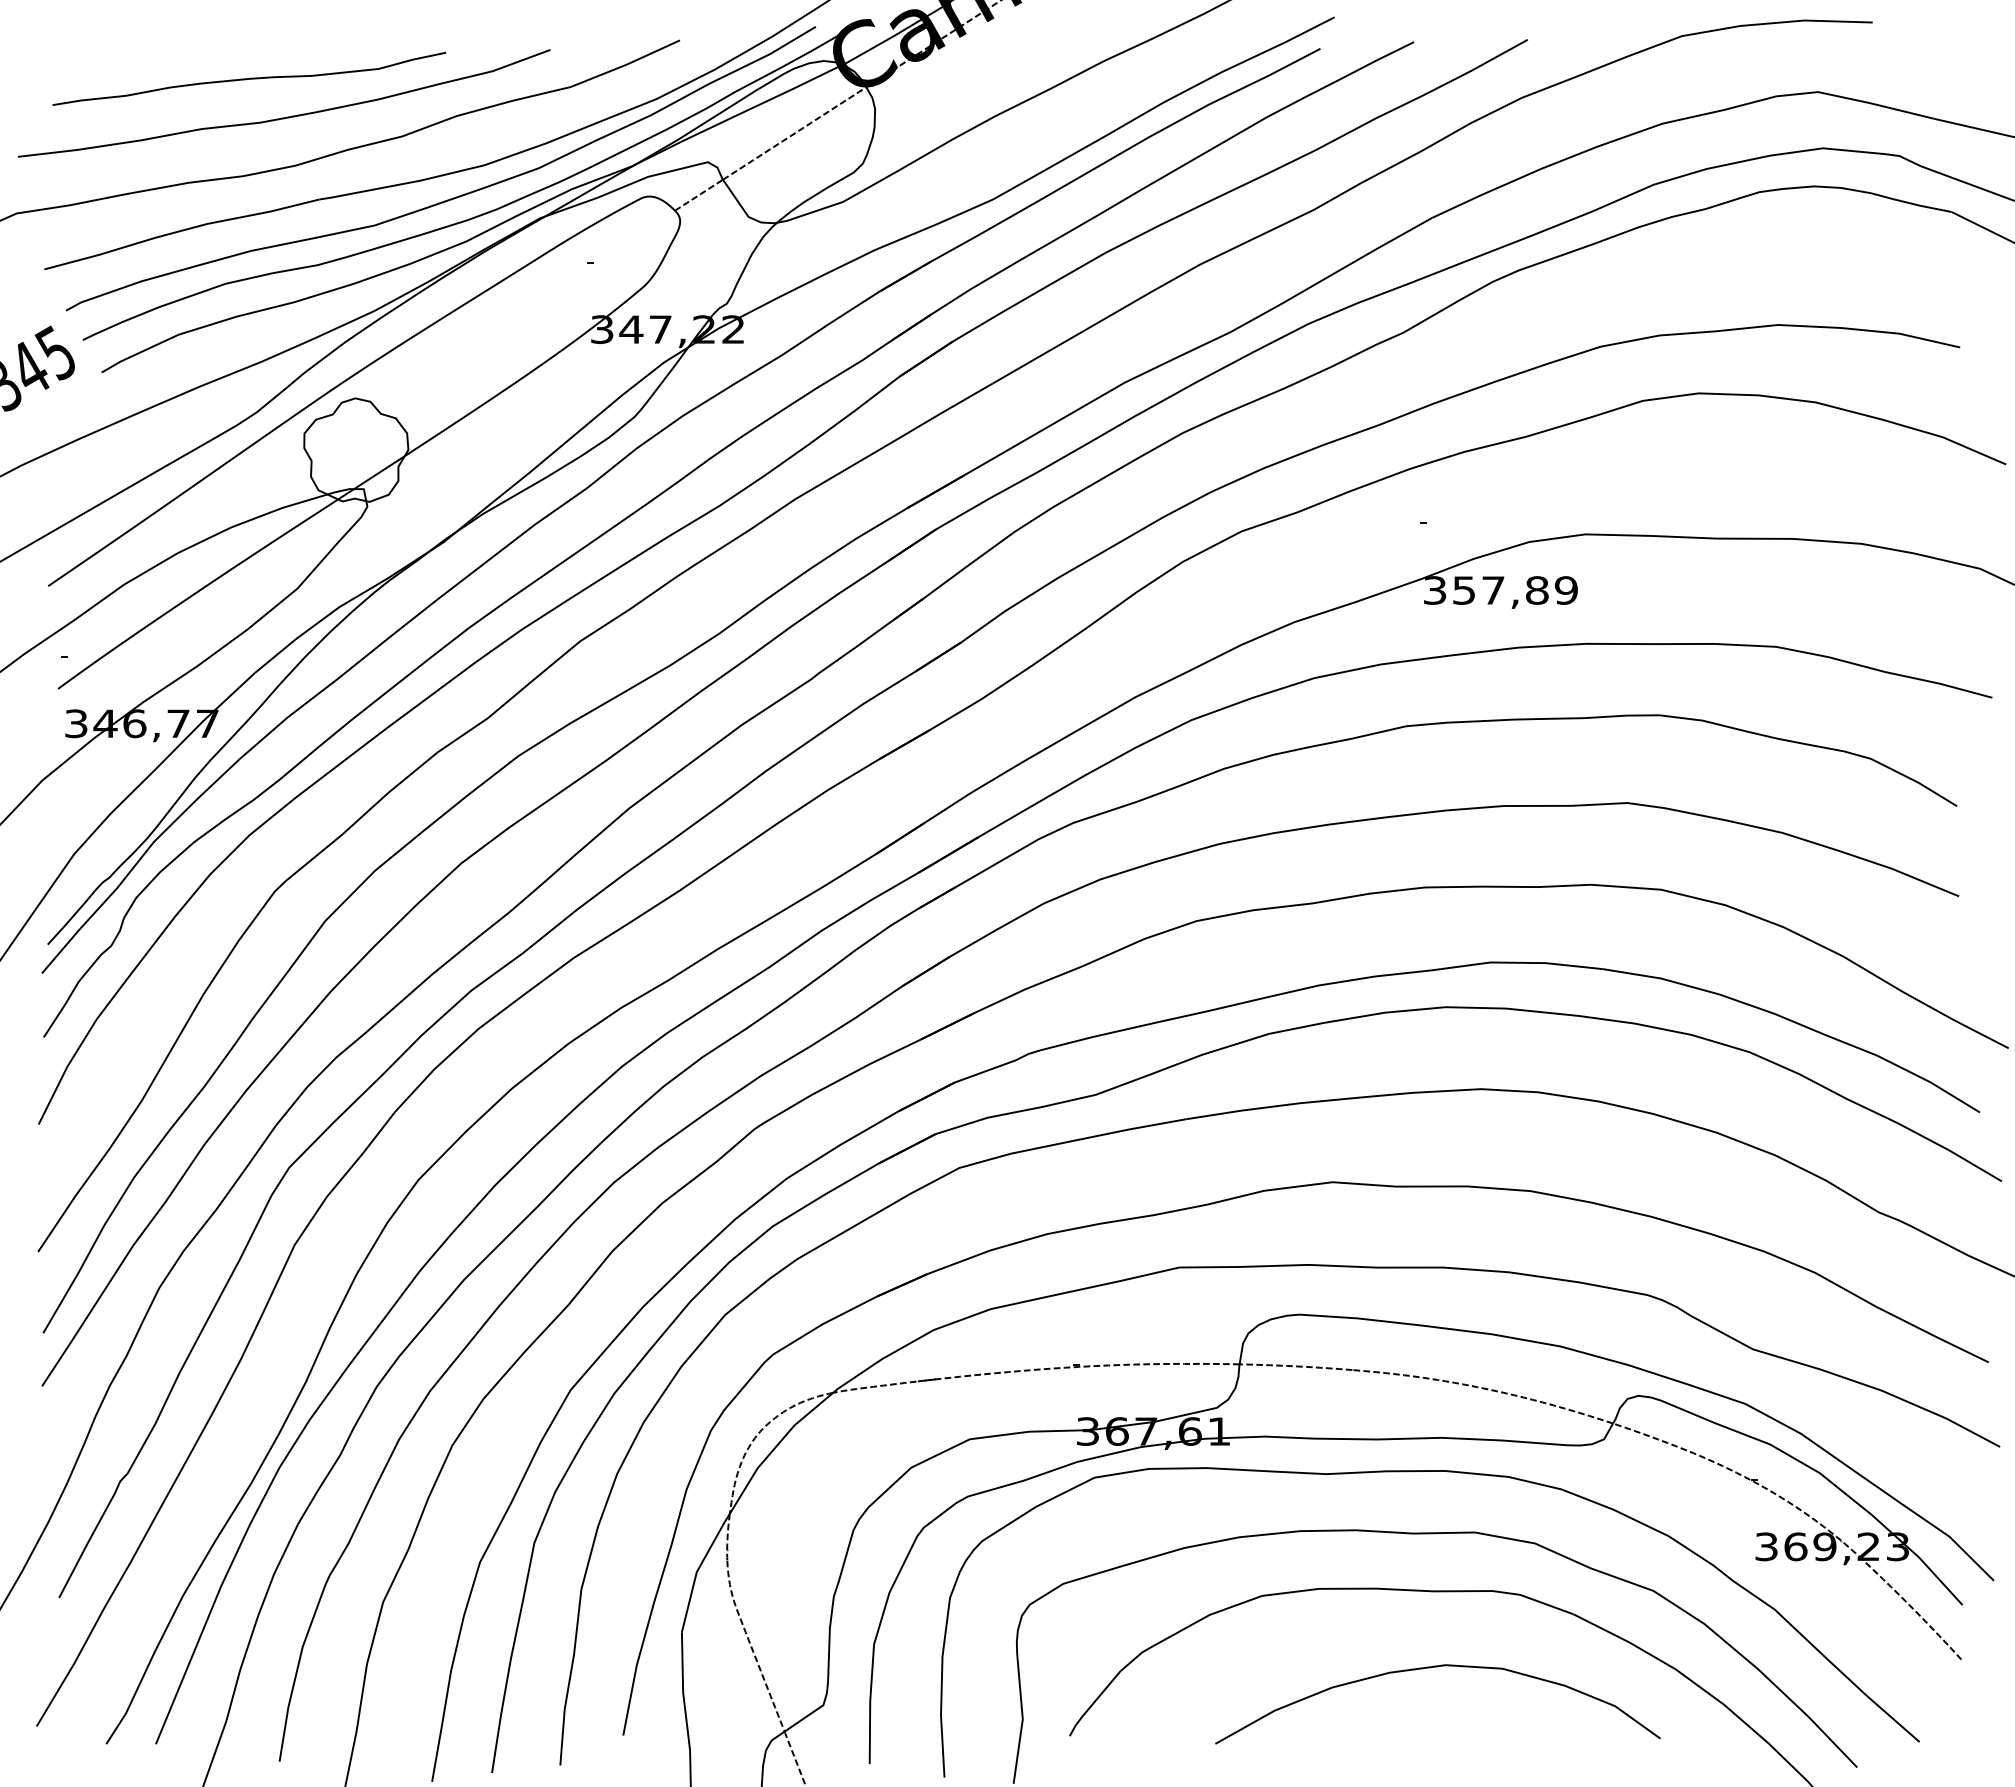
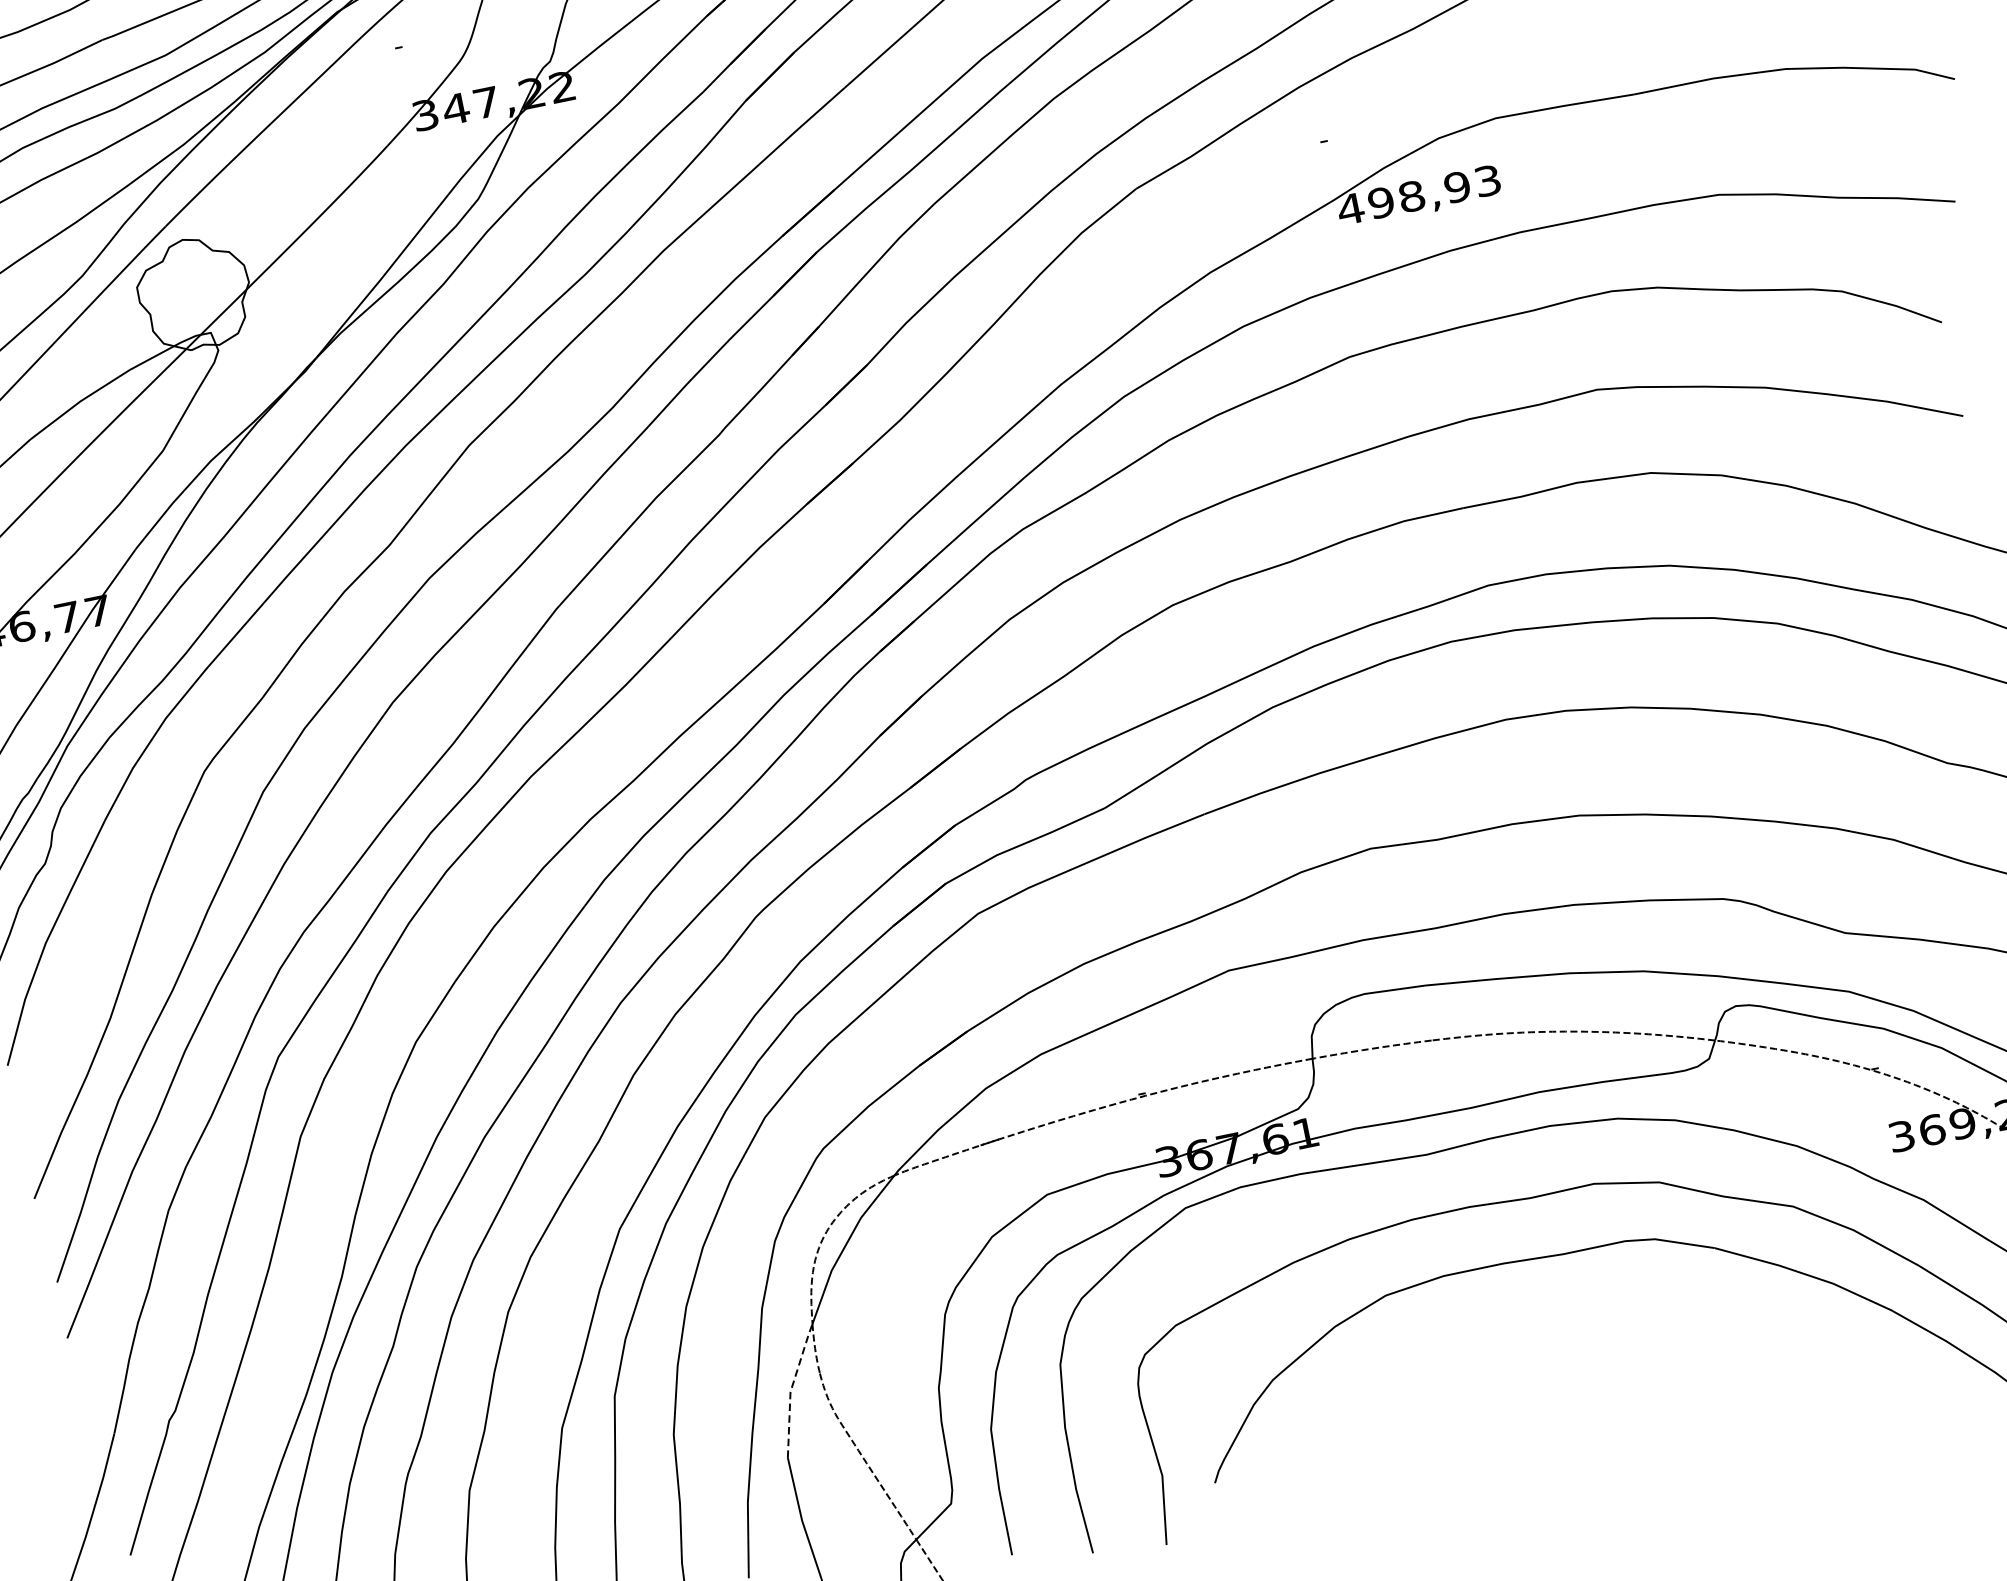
text: (1499, 590) -> (1418, 195), 357,89 -> 498,93
line: (698, 1569) -> (791, 1388), solid -> dashed
curve: (1430, 1668) -> (1577, 1335), removed

